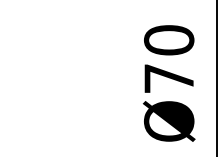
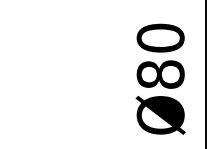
text: (169, 78) -> (161, 74), Ø70 -> Ø80

